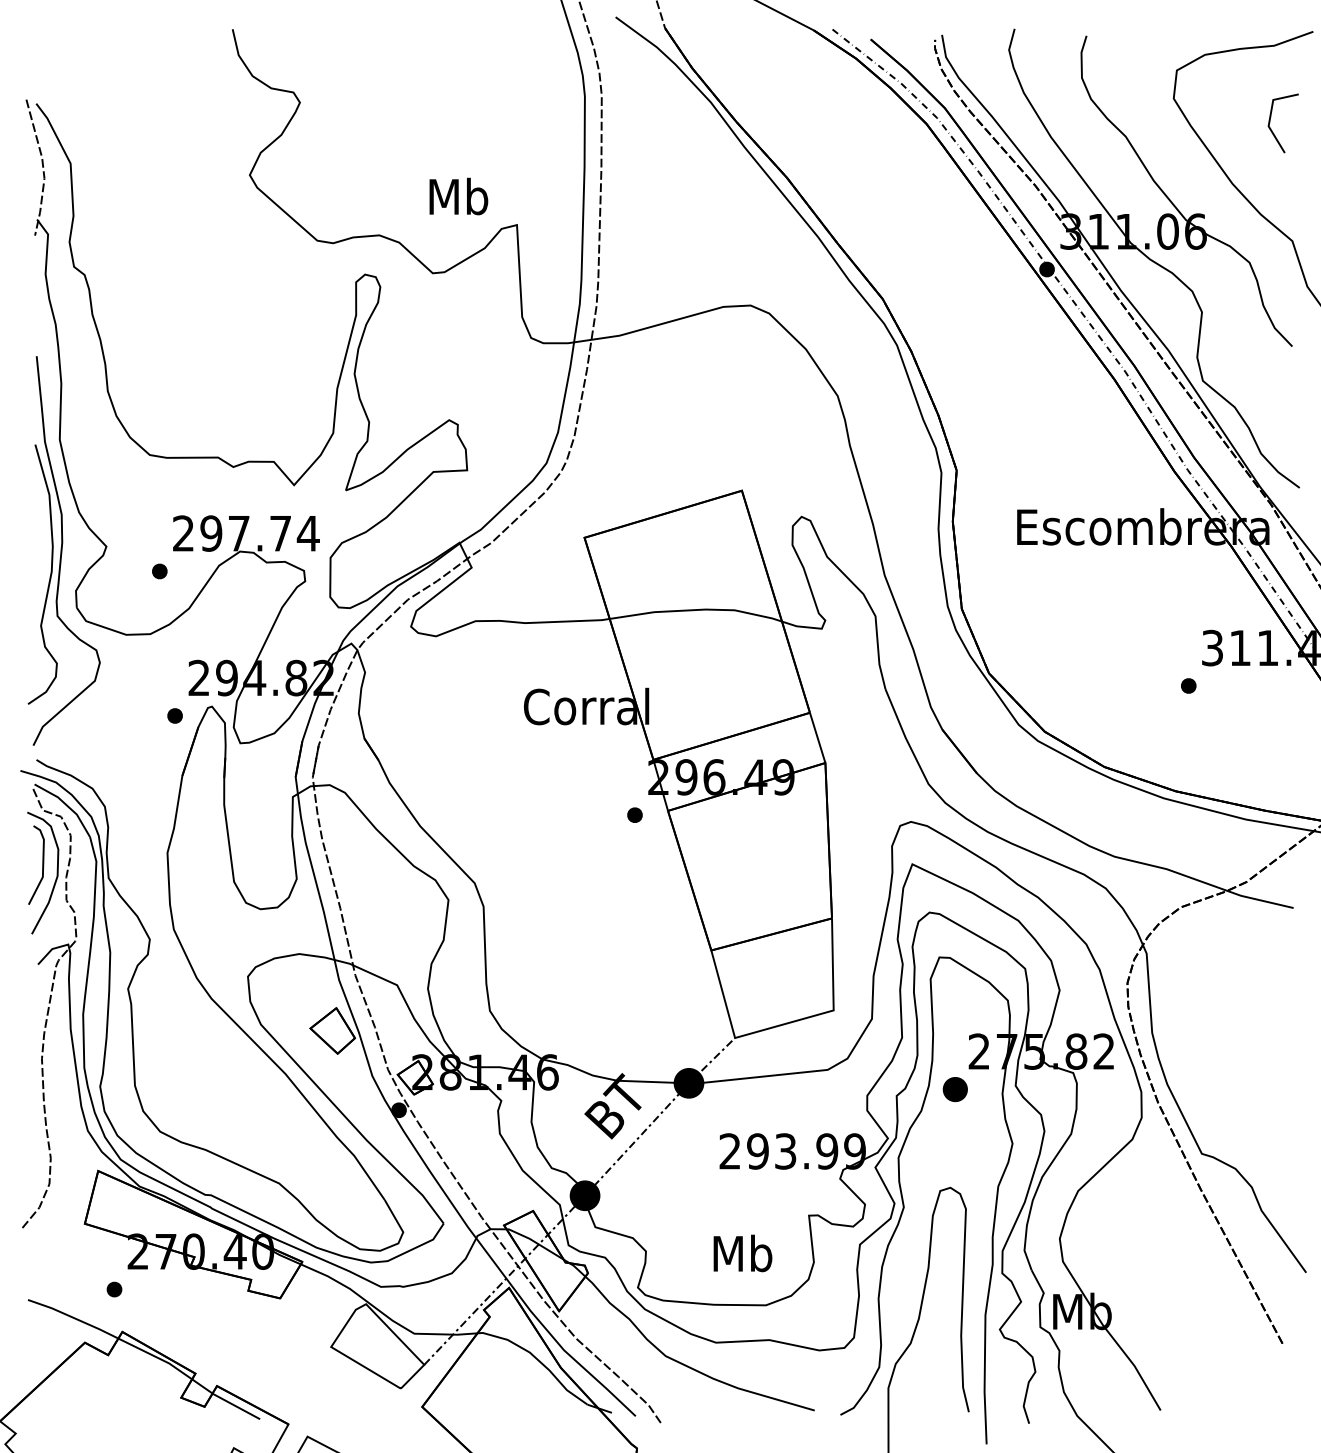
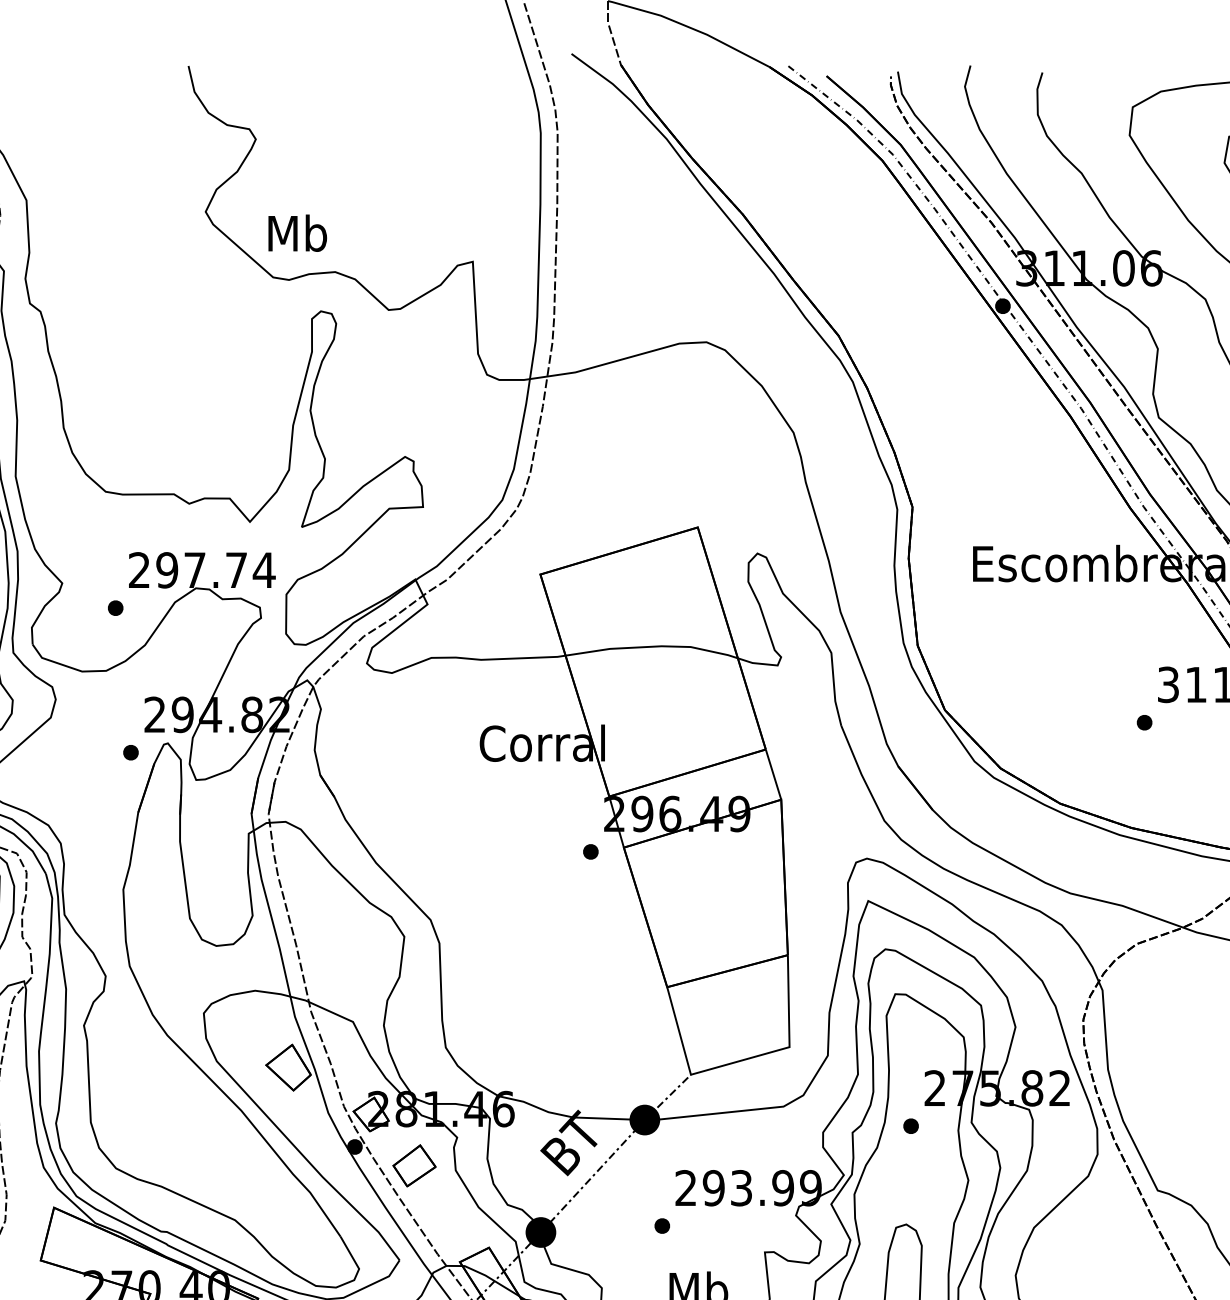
text: (458, 196) -> (297, 233), moved
part: (954, 1089) -> (910, 1126), size x0.62
part: (458, 1128) -> (414, 1165), added
part: (706, 1189) -> (662, 1226), added

